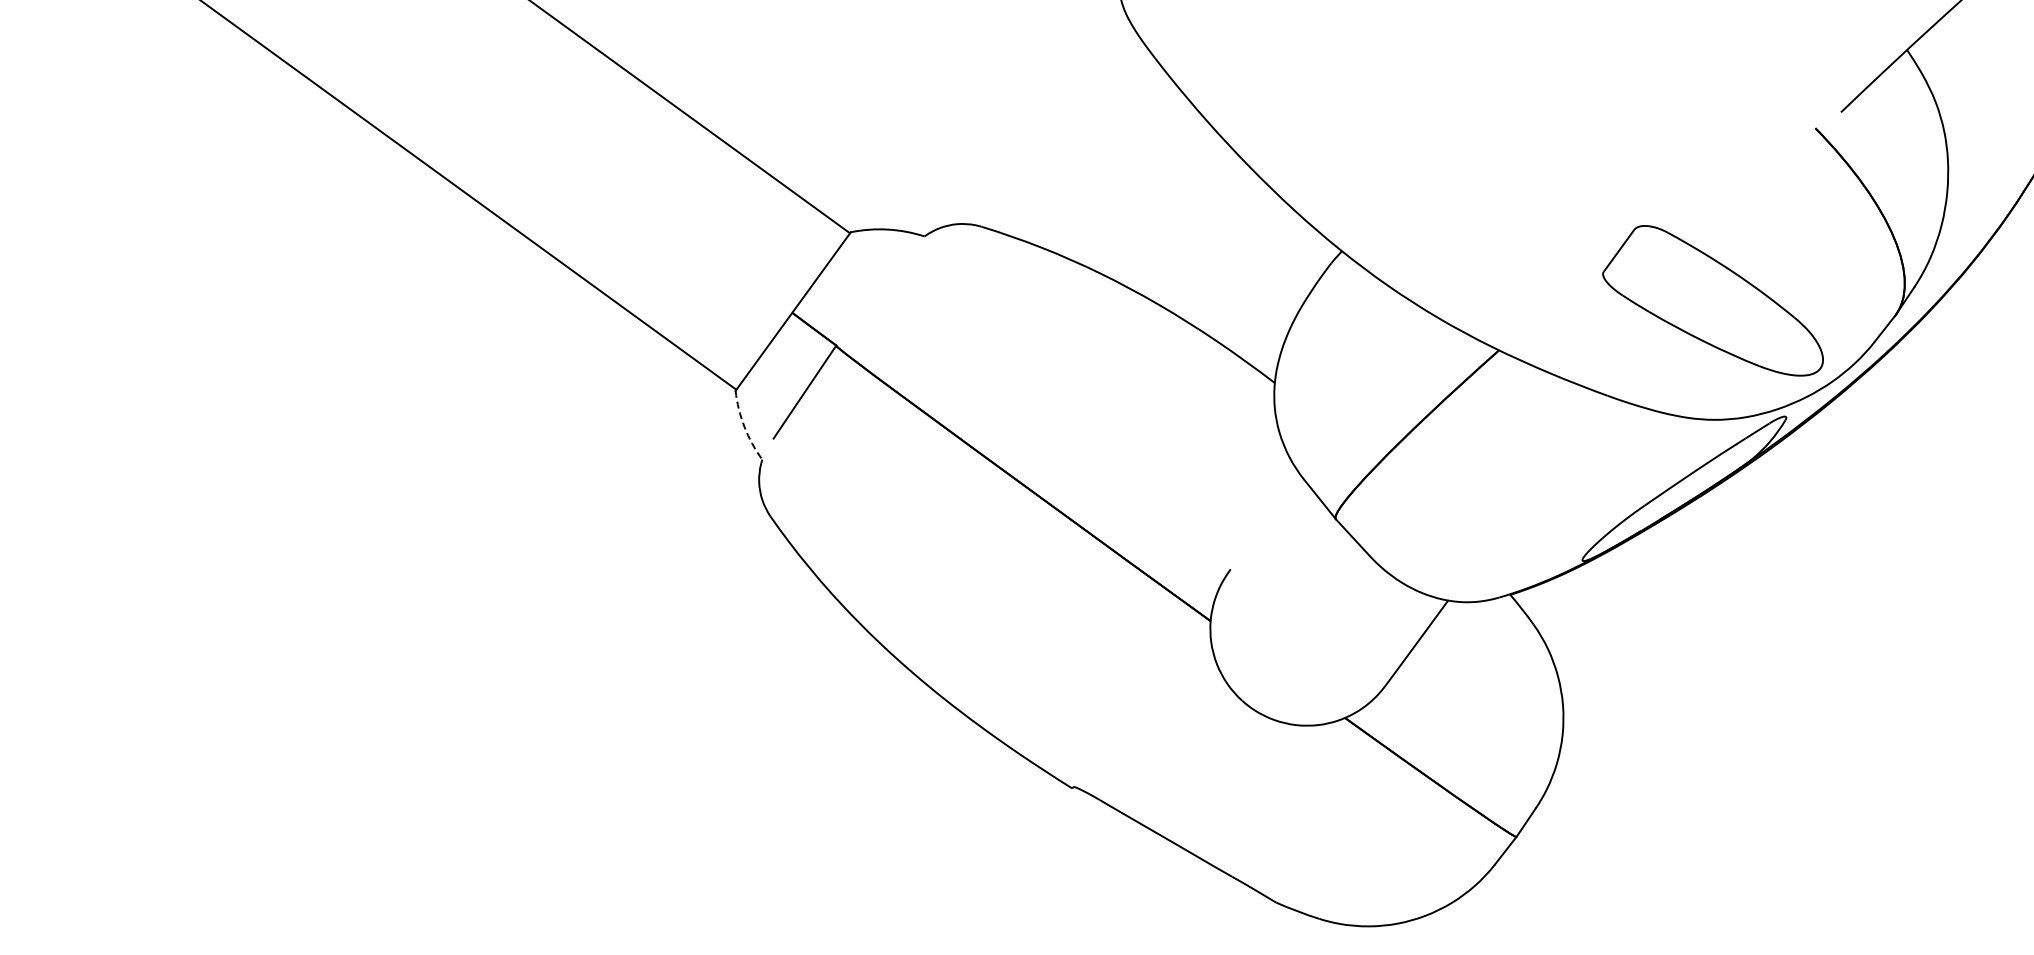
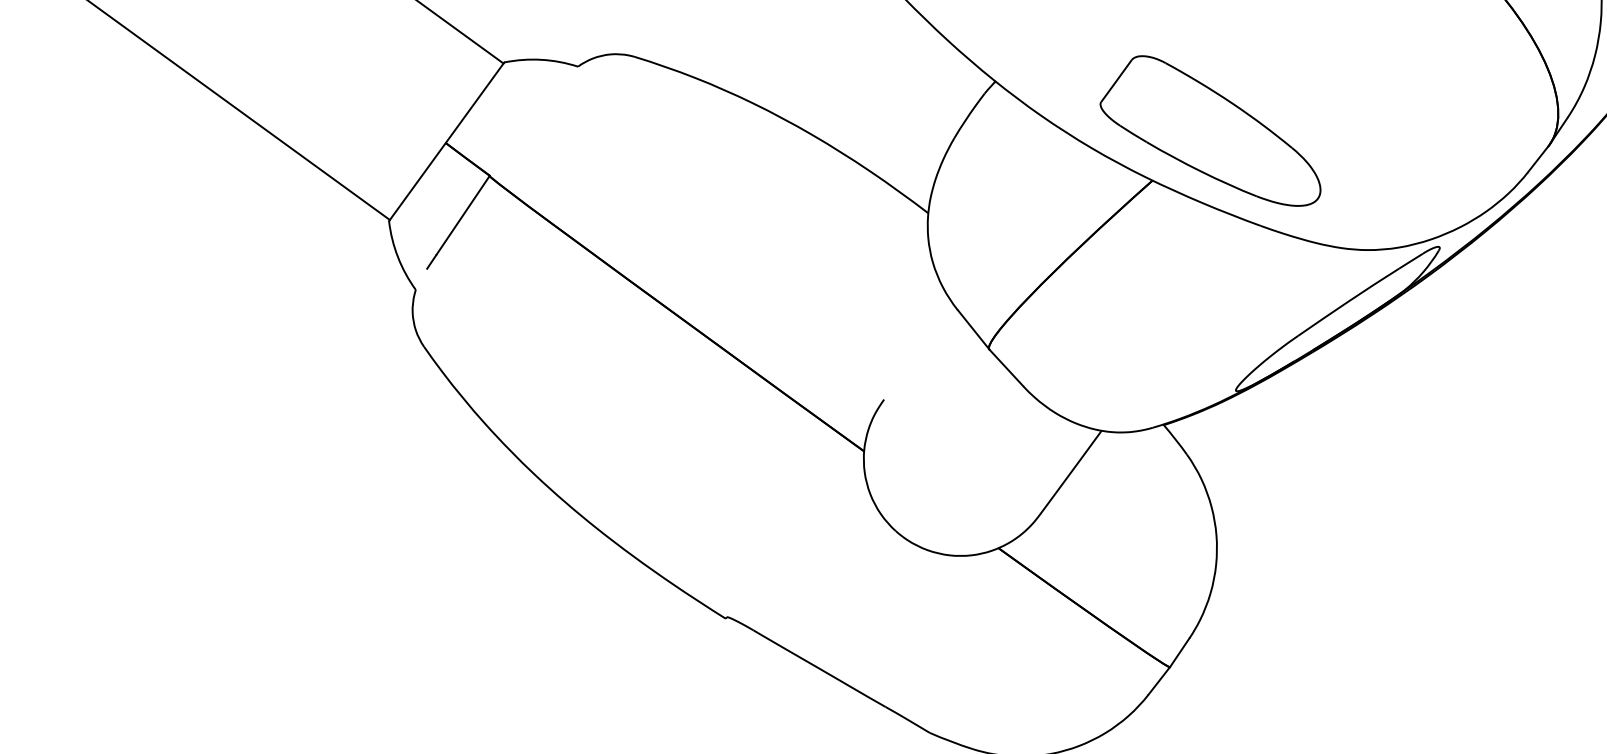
part: (1712, 300) -> (1209, 130), moved
arc: (744, 426) -> (397, 256), dashed -> solid

